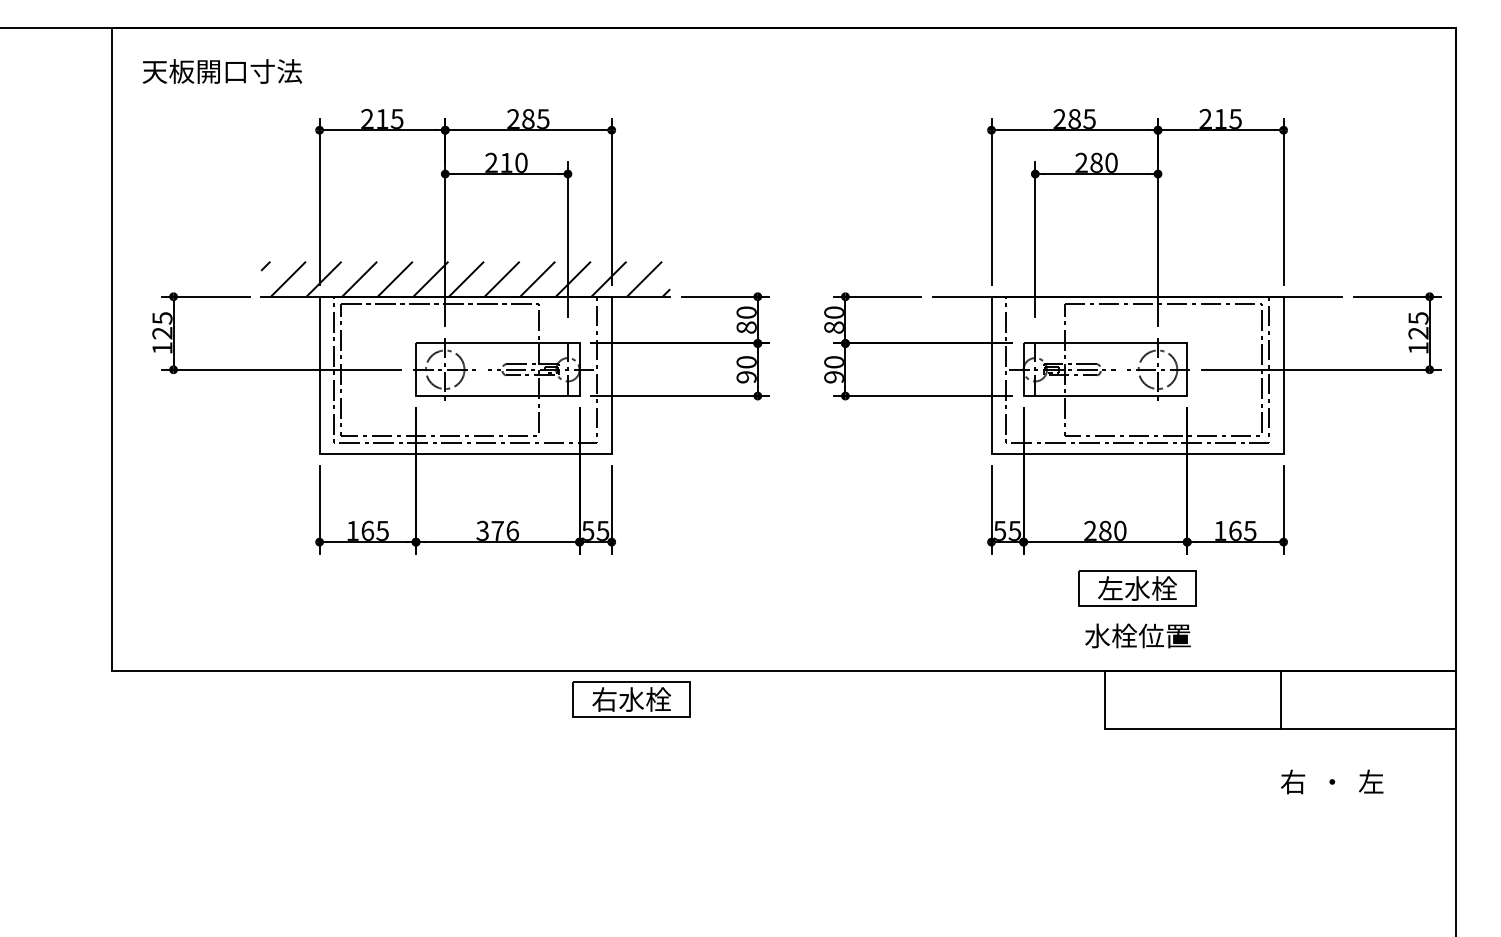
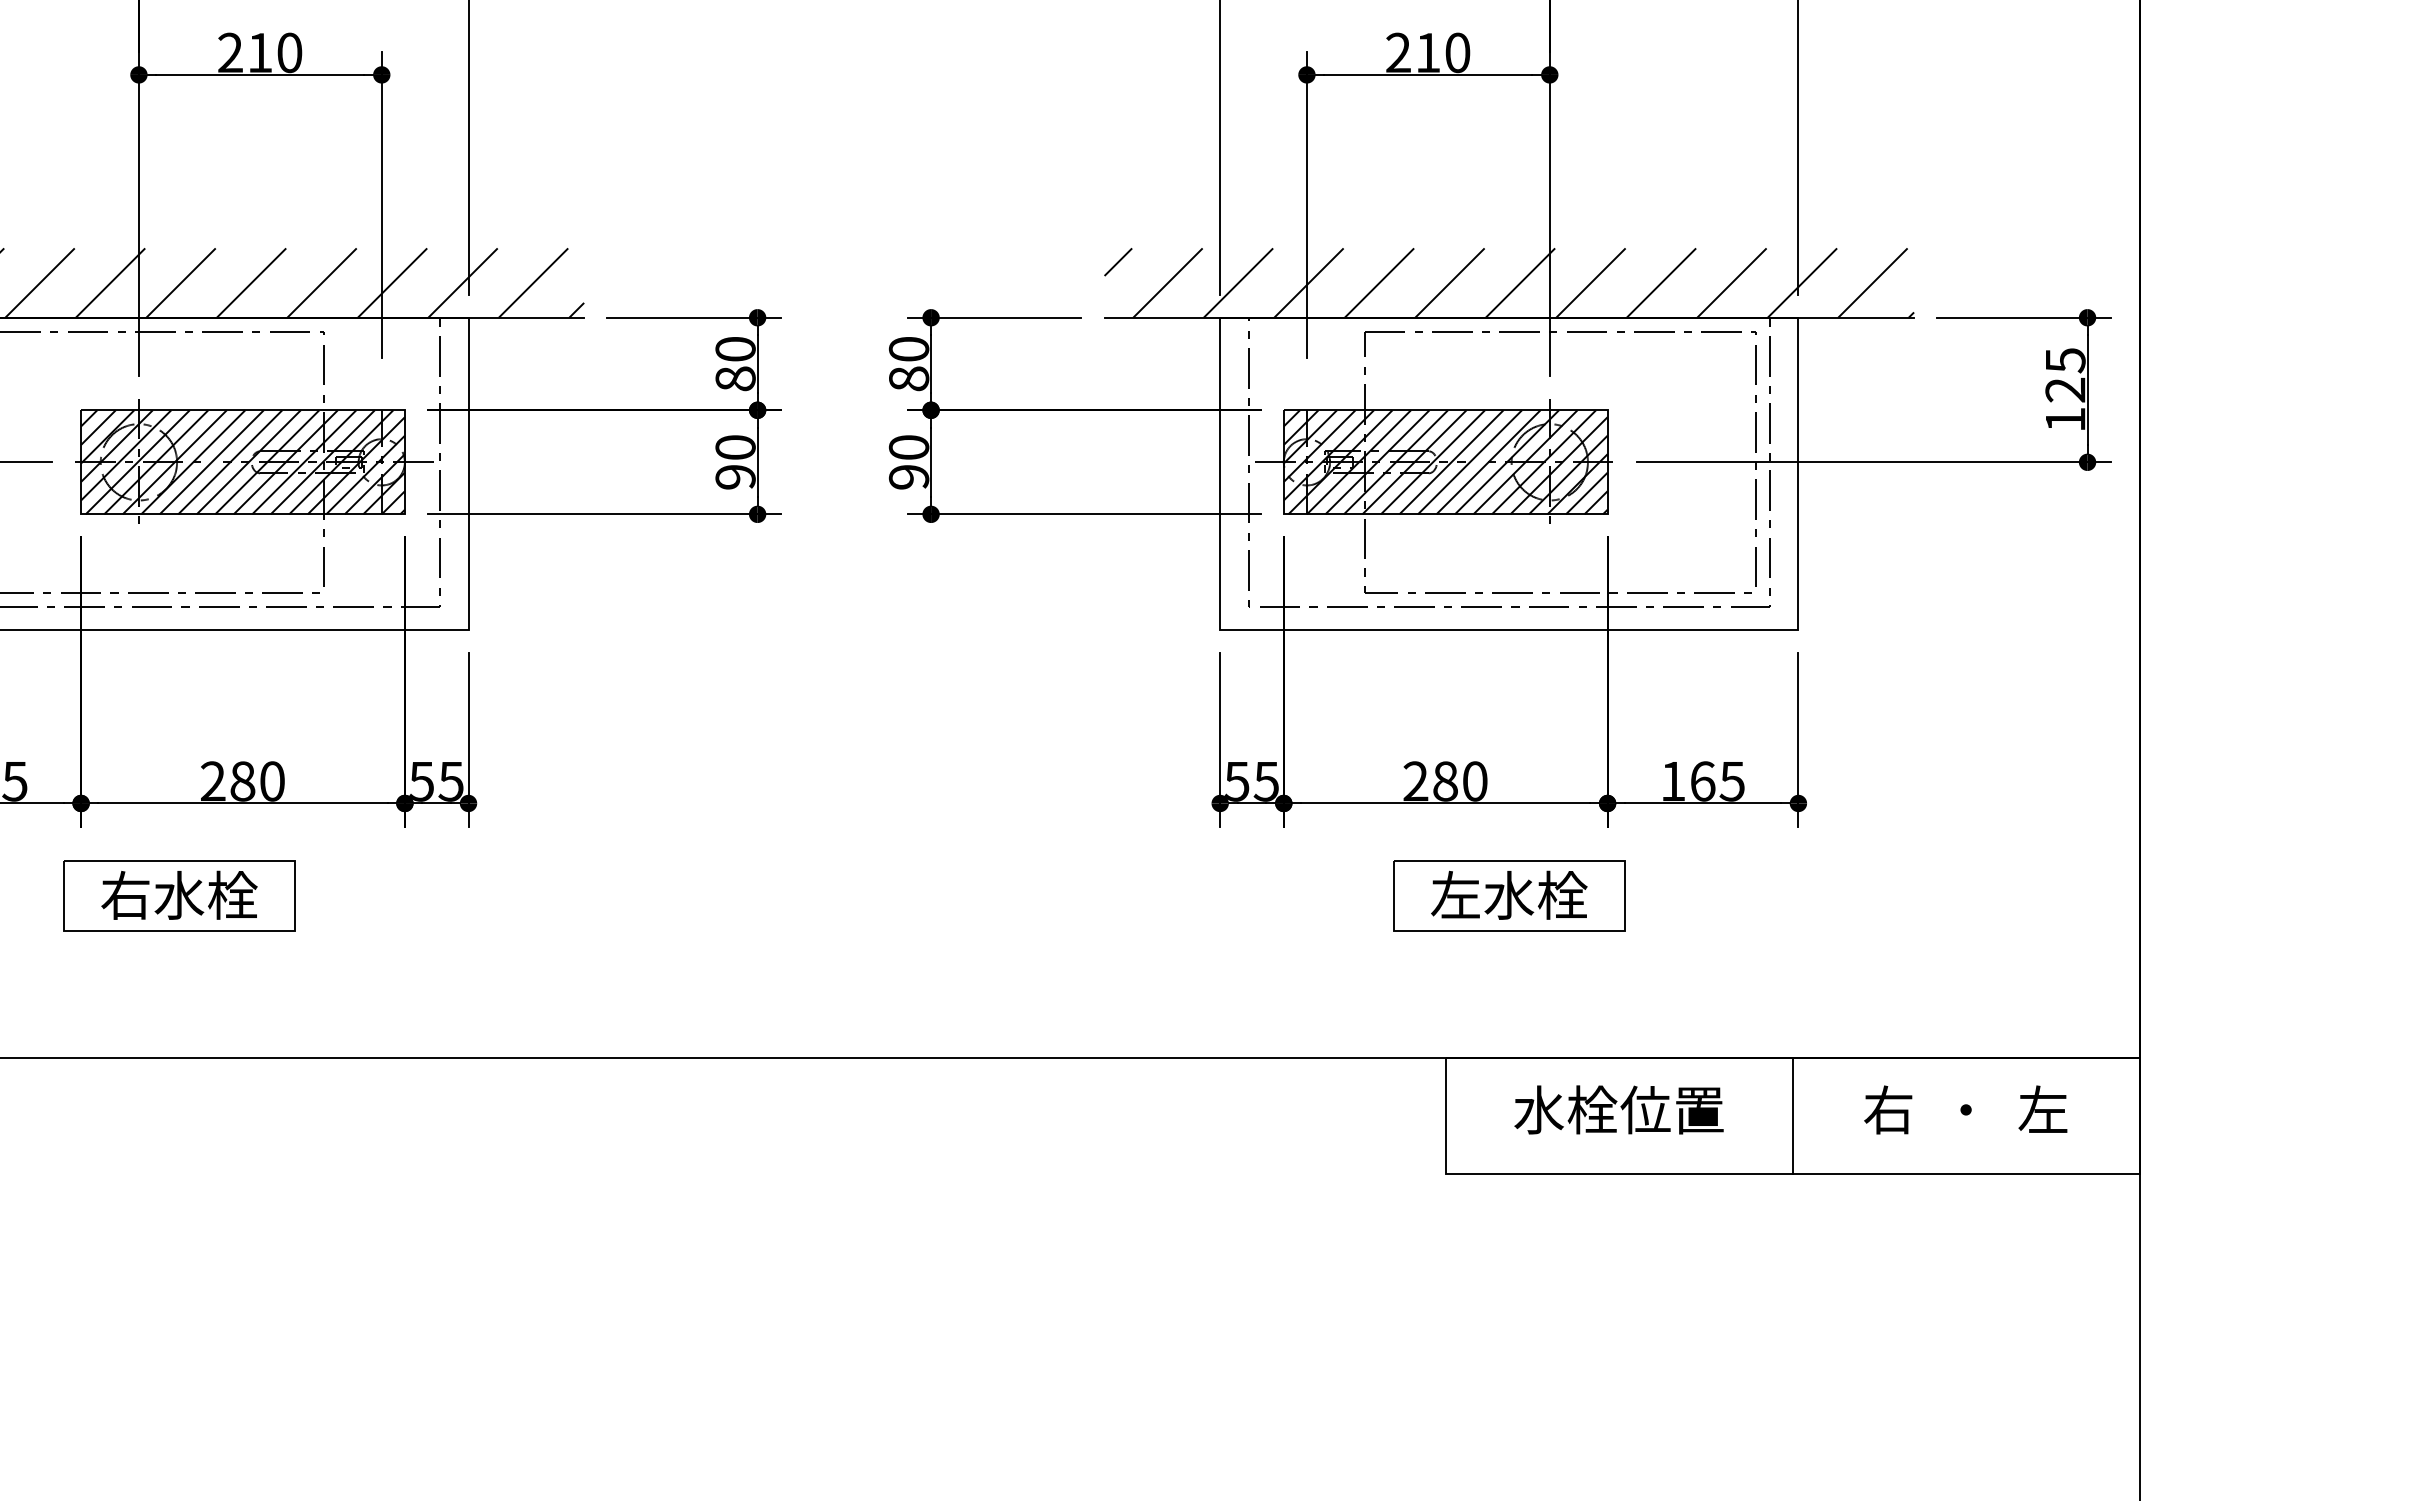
text: (1096, 162) -> (1428, 52), 280 -> 210
hatch: (1137, 278) -> (1509, 281), added
hatch: (497, 369) -> (242, 461), added
hatch: (1105, 369) -> (1445, 461), added
text: (497, 530) -> (242, 780), 376 -> 280
text: (1137, 635) -> (1618, 1109), moved
part: (631, 699) -> (179, 895), moved
text: (1332, 781) -> (1966, 1109), moved

